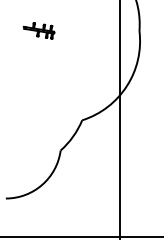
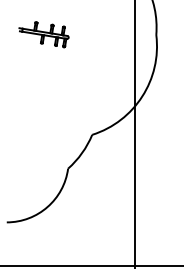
part: (38, 30) -> (43, 34), size x1.43

